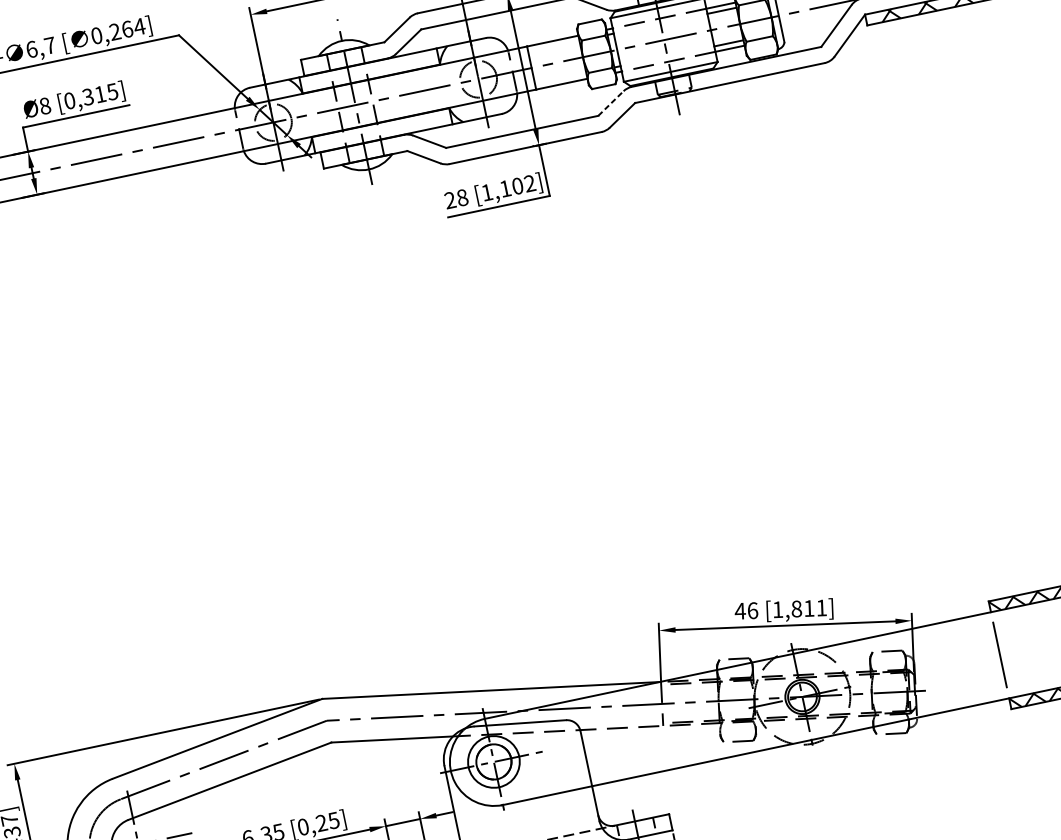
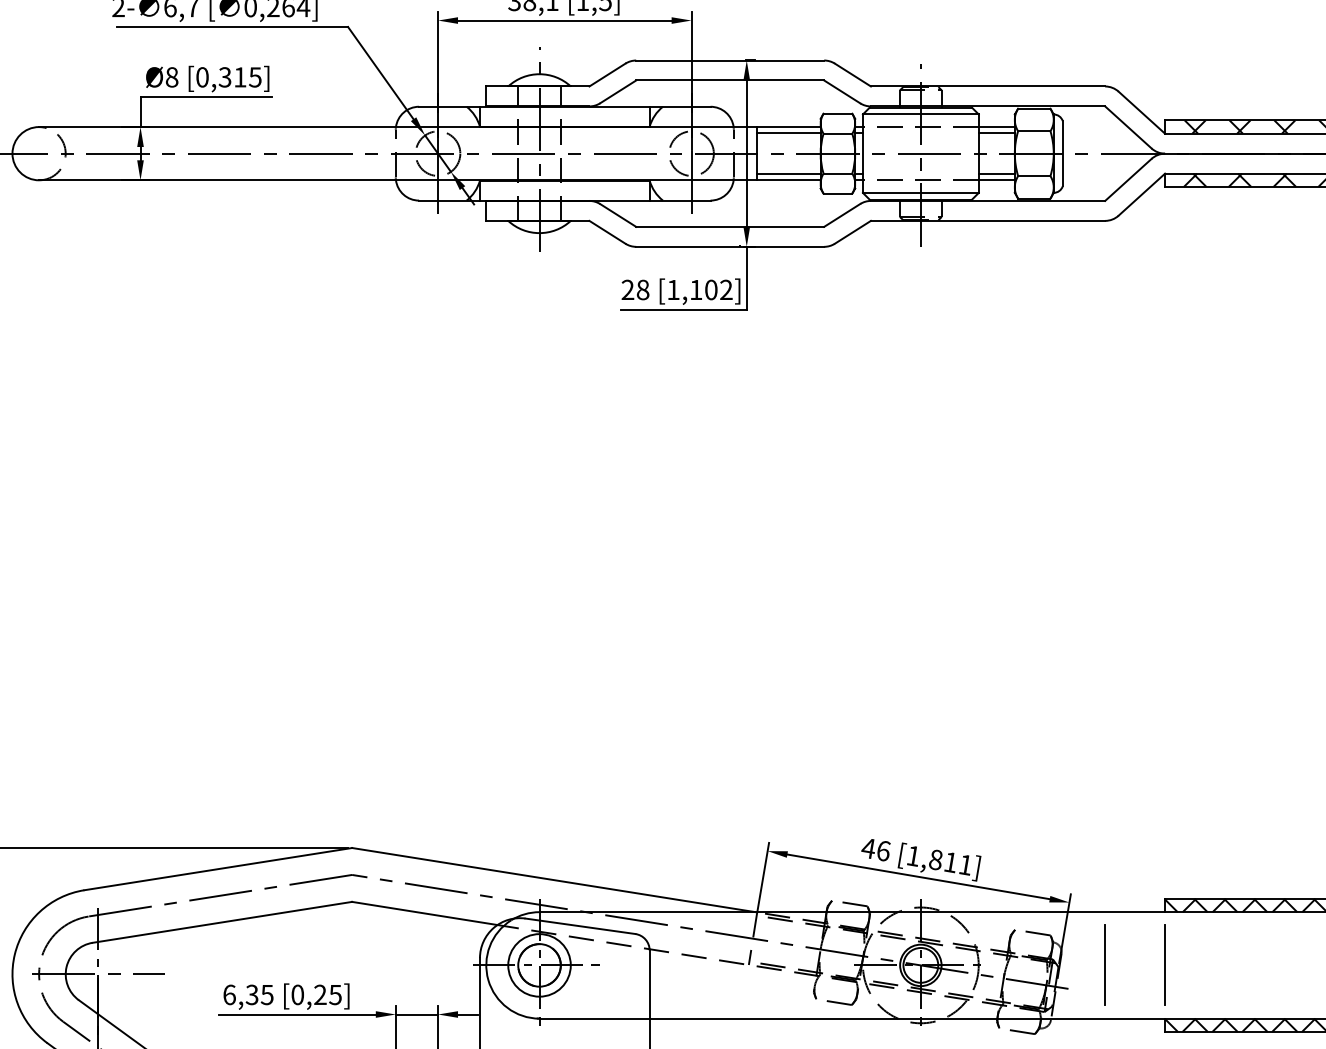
line: (553, 46) -> (788, 133), added
line: (560, 78) -> (788, 173), added
line: (611, 103) -> (842, 215), dashed -> solid
line: (951, 664) -> (1105, 964), added

